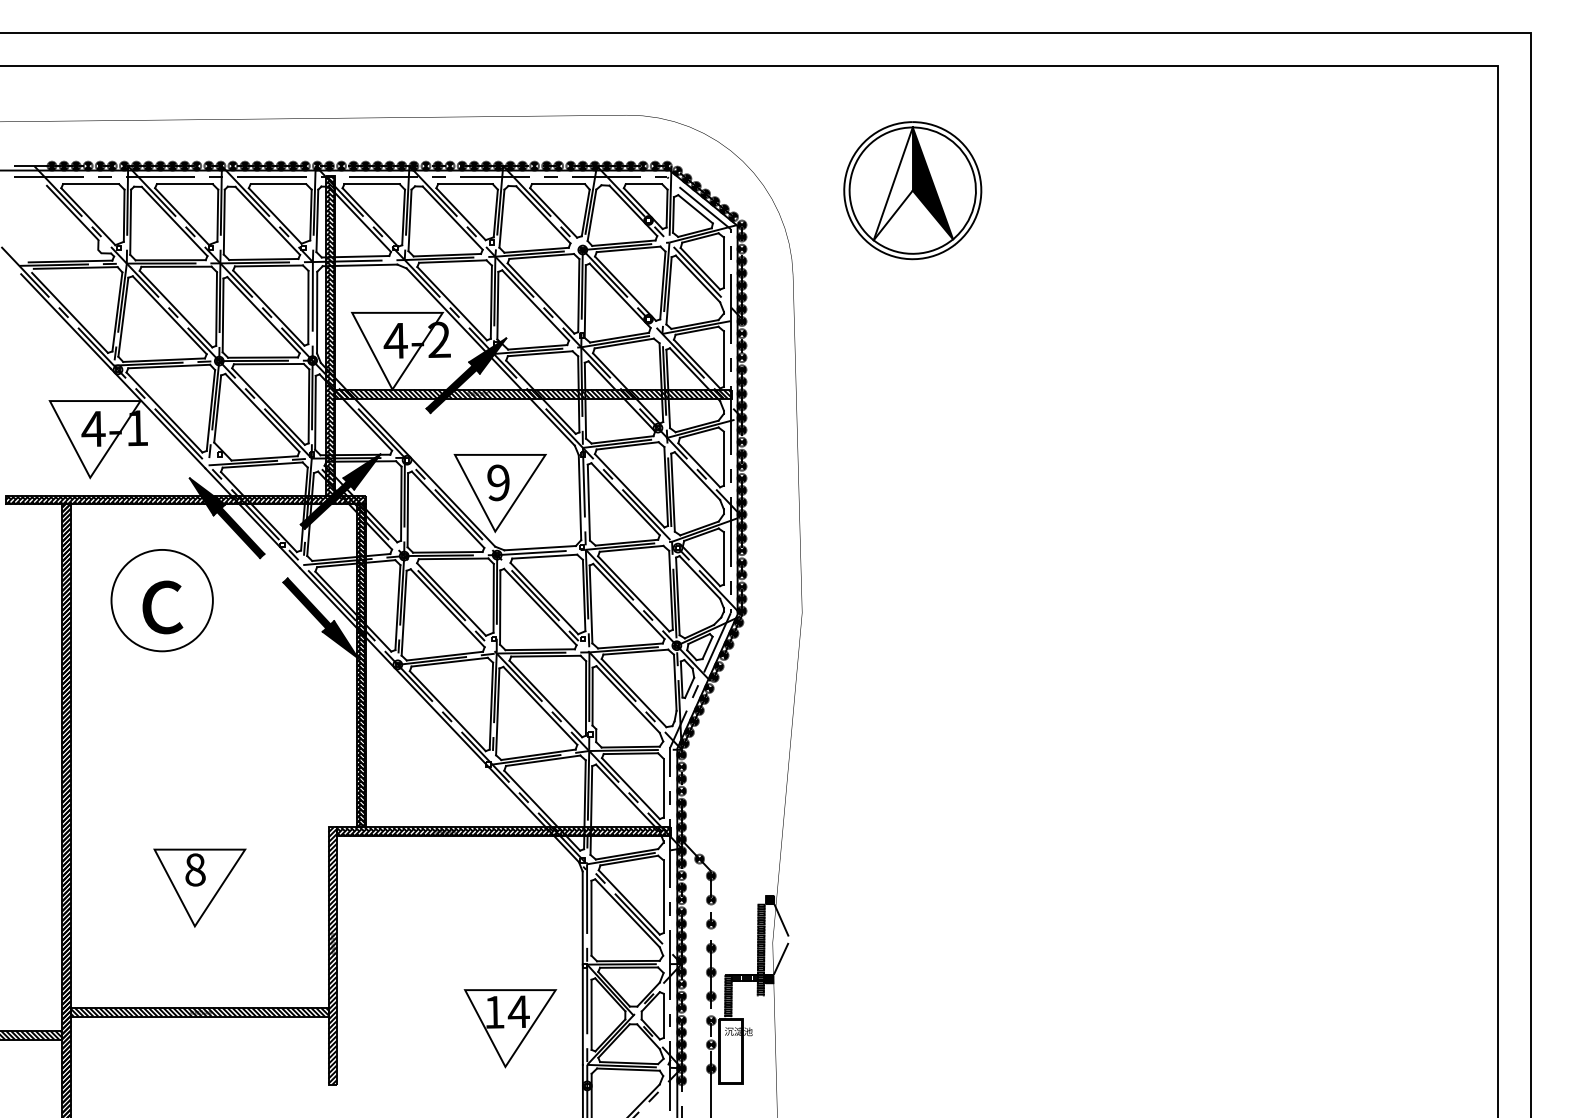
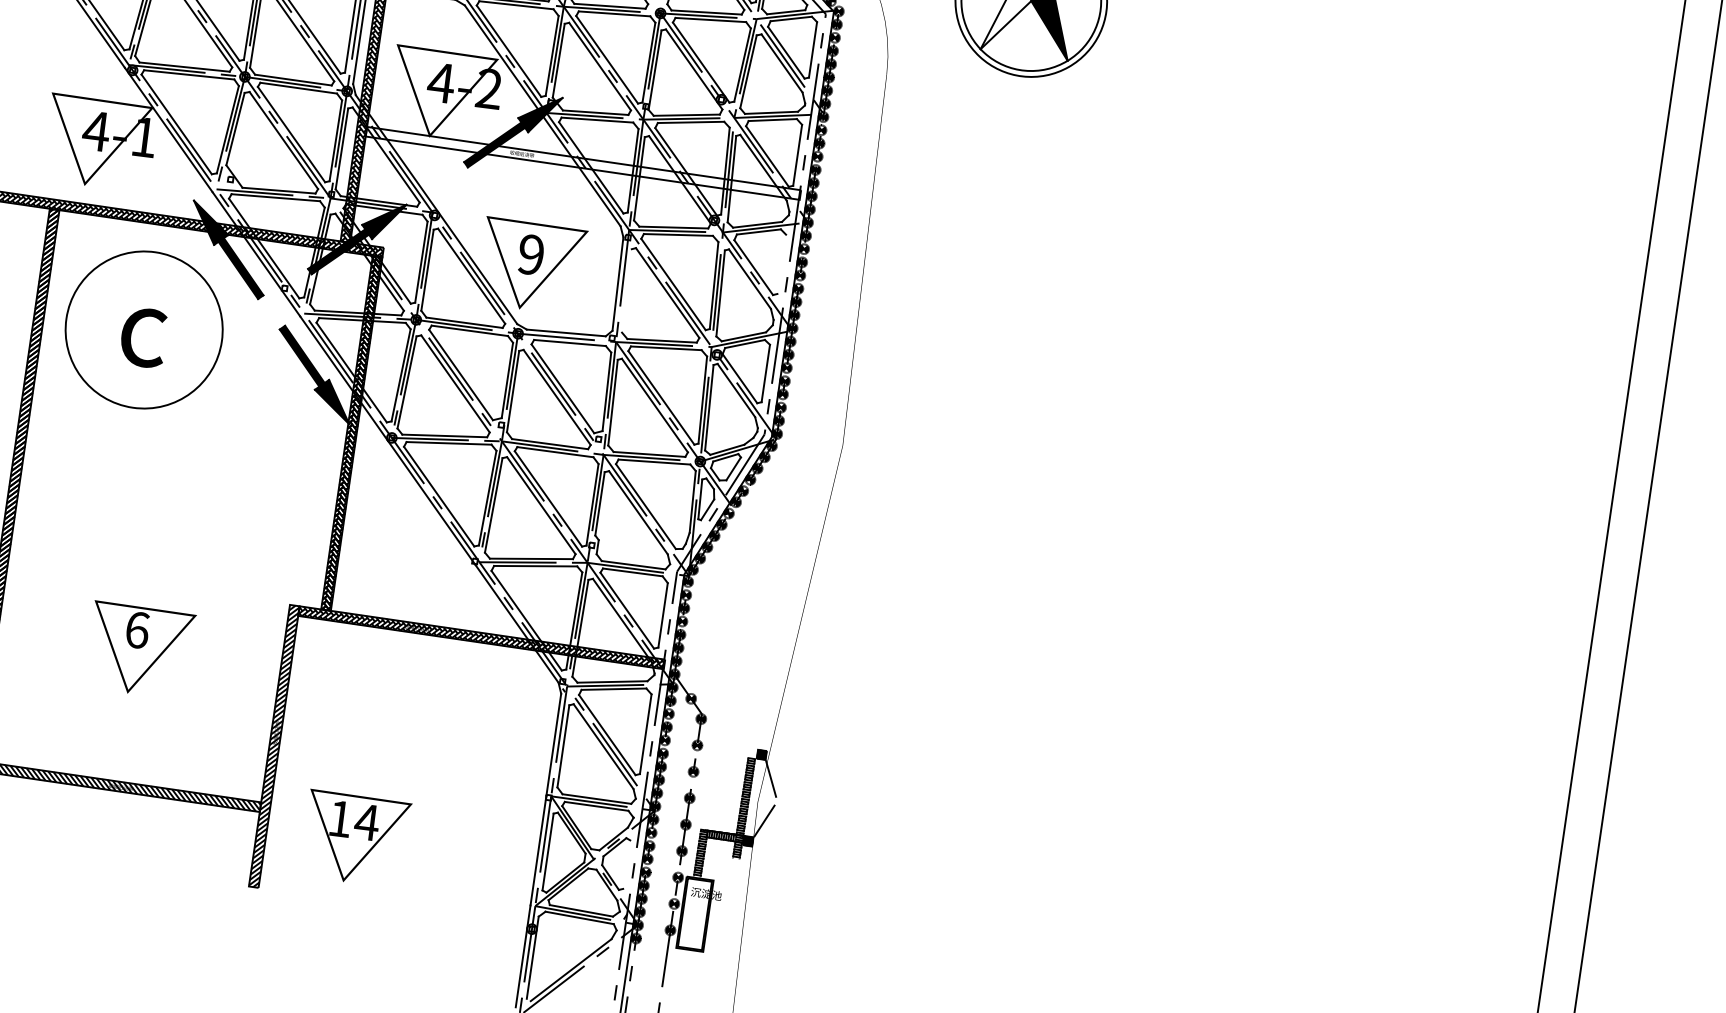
hatch: (533, 393) -> (583, 162), removed
line: (723, 458) -> (781, 264), removed
line: (588, 502) -> (626, 290), removed
circle: (161, 600) -> (143, 329), size x1.4
text: (195, 869) -> (137, 629), 8 -> 6
line: (663, 1015) -> (626, 864), removed
text: (510, 1028) -> (355, 839), moved

